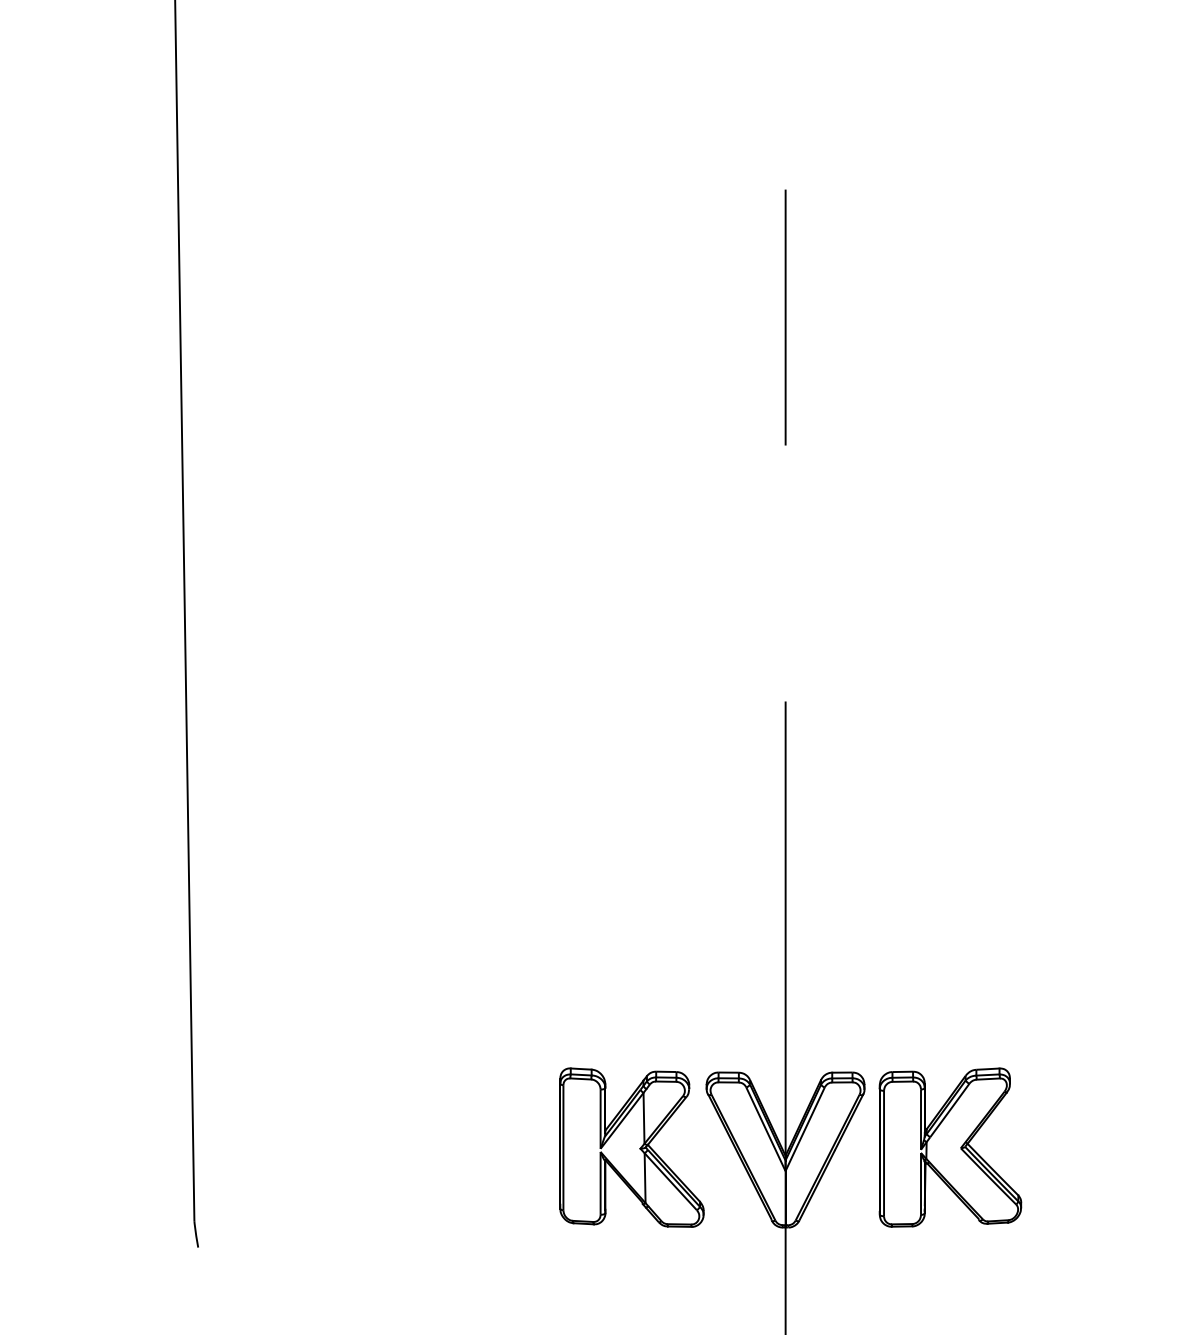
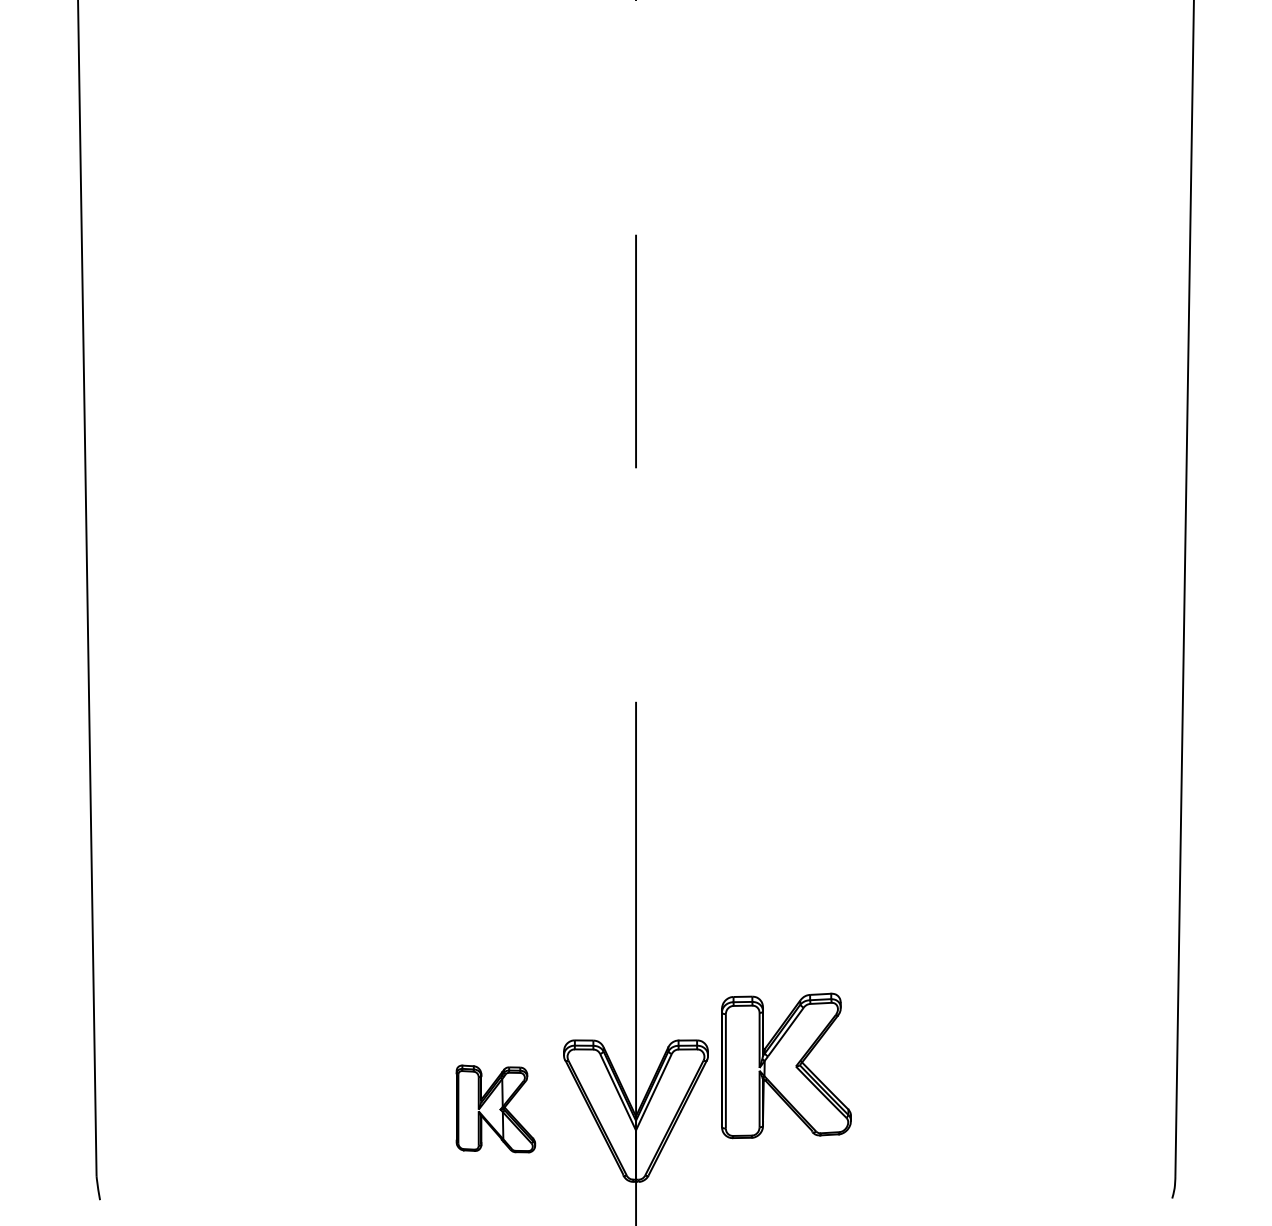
part: (631, 1147) -> (495, 1108), size x0.6
part: (950, 1147) -> (786, 1065), moved

